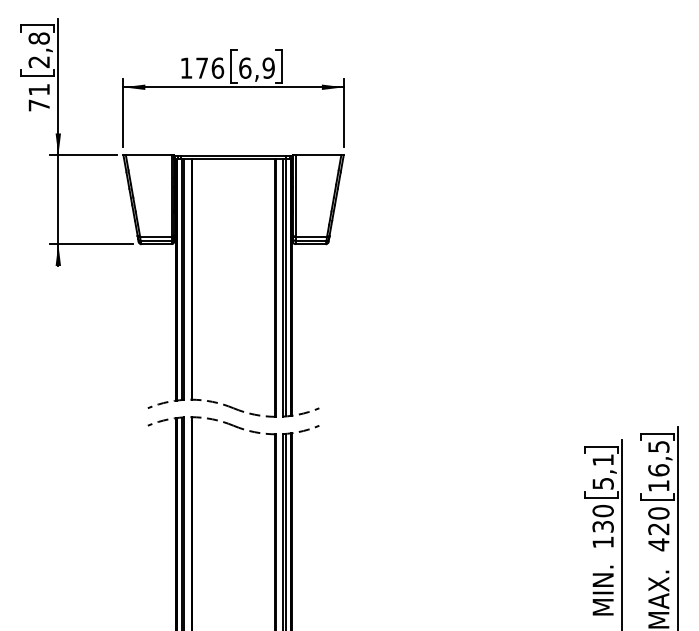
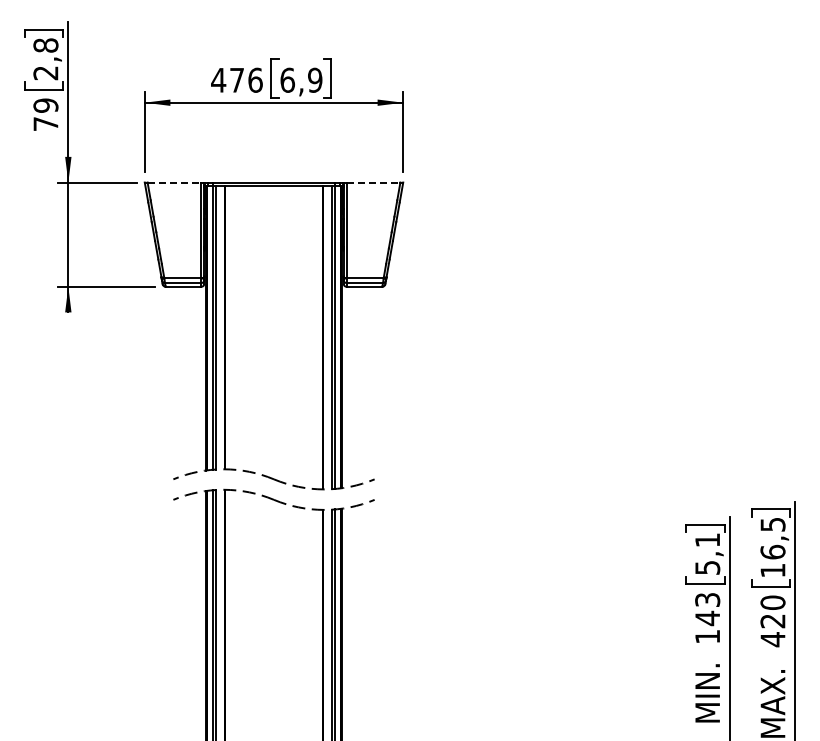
text: (186, 68) -> (218, 80), 176 -> 476
text: (38, 89) -> (45, 105), 71 -> 79
line: (148, 155) -> (174, 182), solid -> dashed
line: (318, 155) -> (373, 182), solid -> dashed
text: (603, 519) -> (707, 609), 130 -> 143

